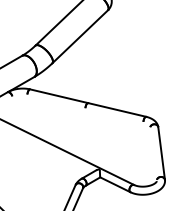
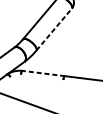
line: (80, 36) -> (54, 29), solid -> dashed
line: (59, 96) -> (44, 73), solid -> dashed

